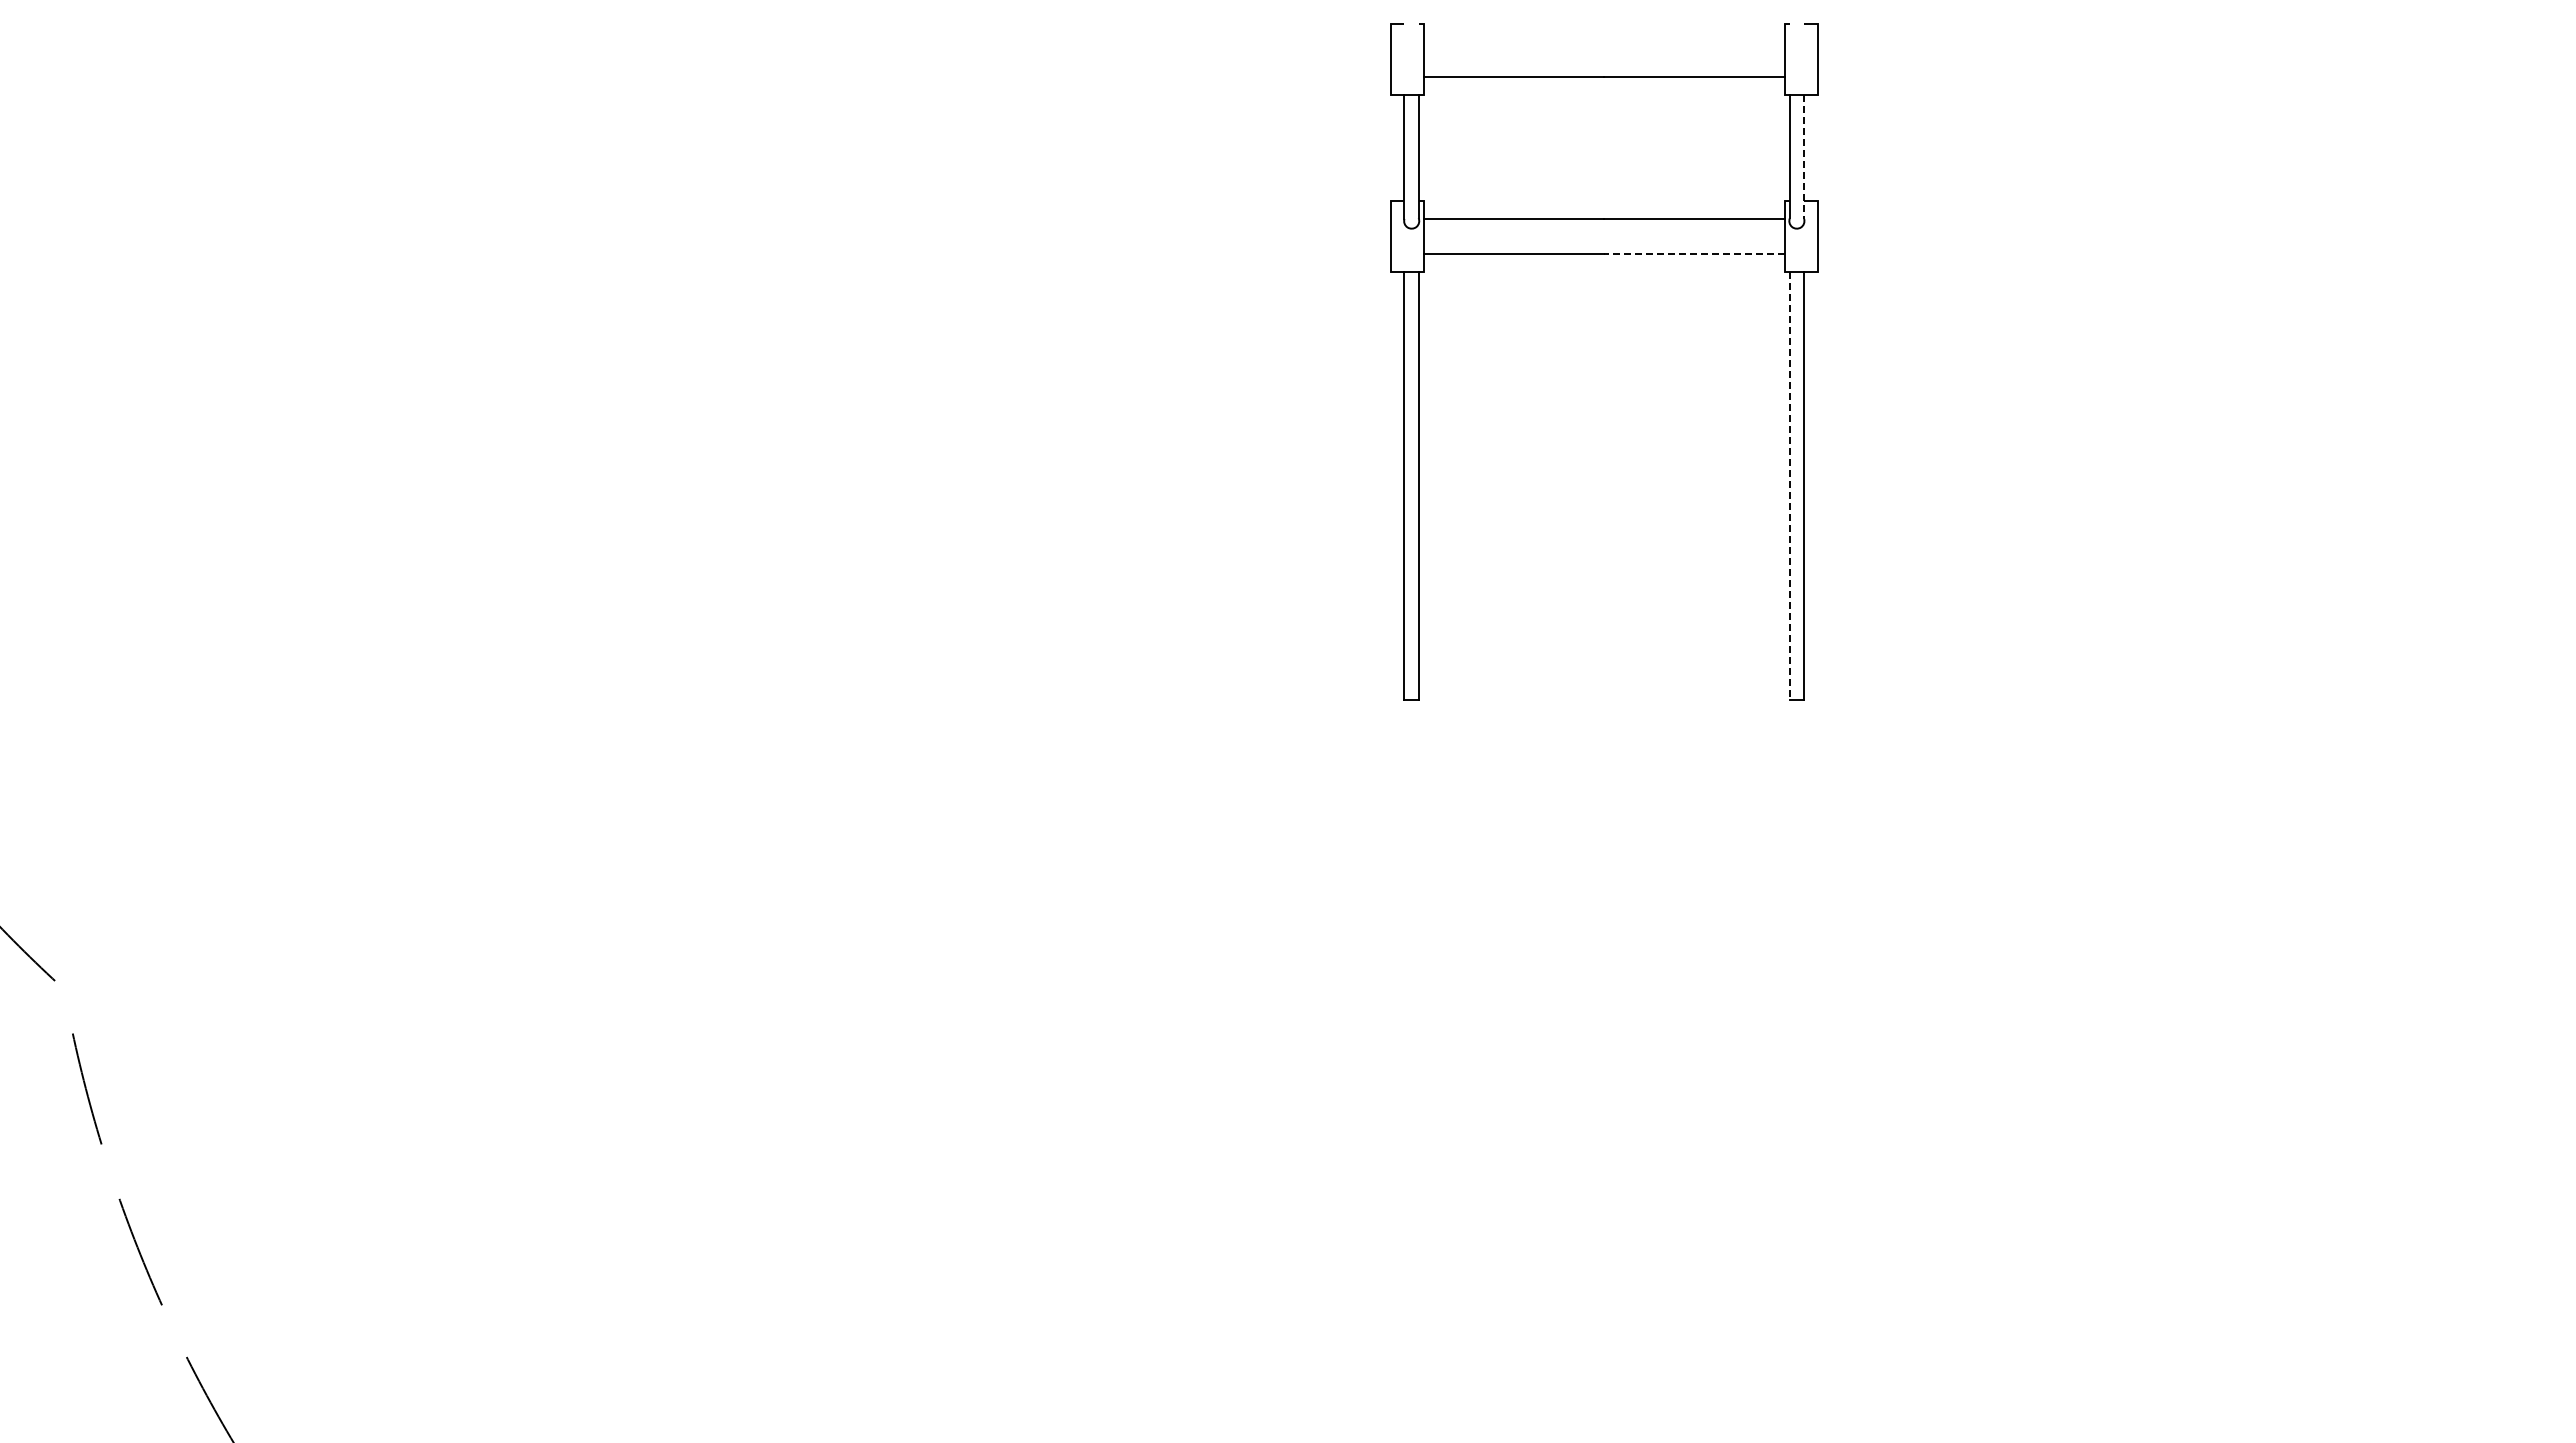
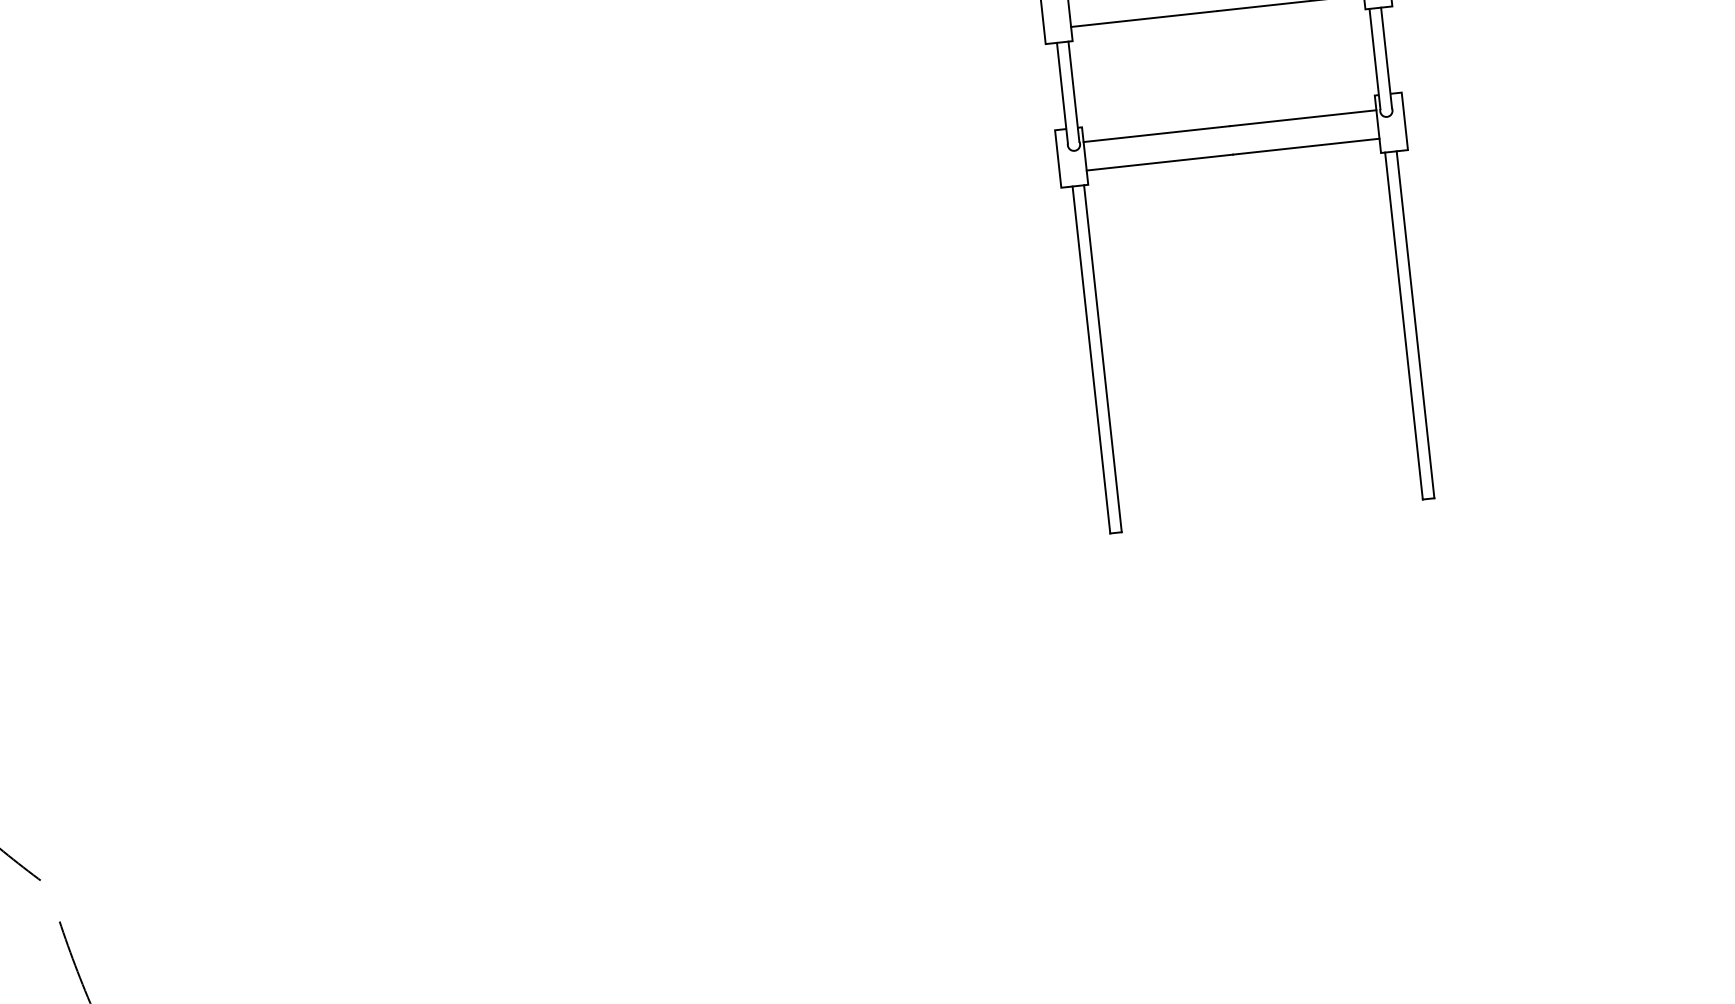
line: (1804, 157) -> (1386, 58), dashed -> solid
line: (1694, 254) -> (1306, 146), dashed -> solid
line: (1789, 485) -> (1403, 325), dashed -> solid

